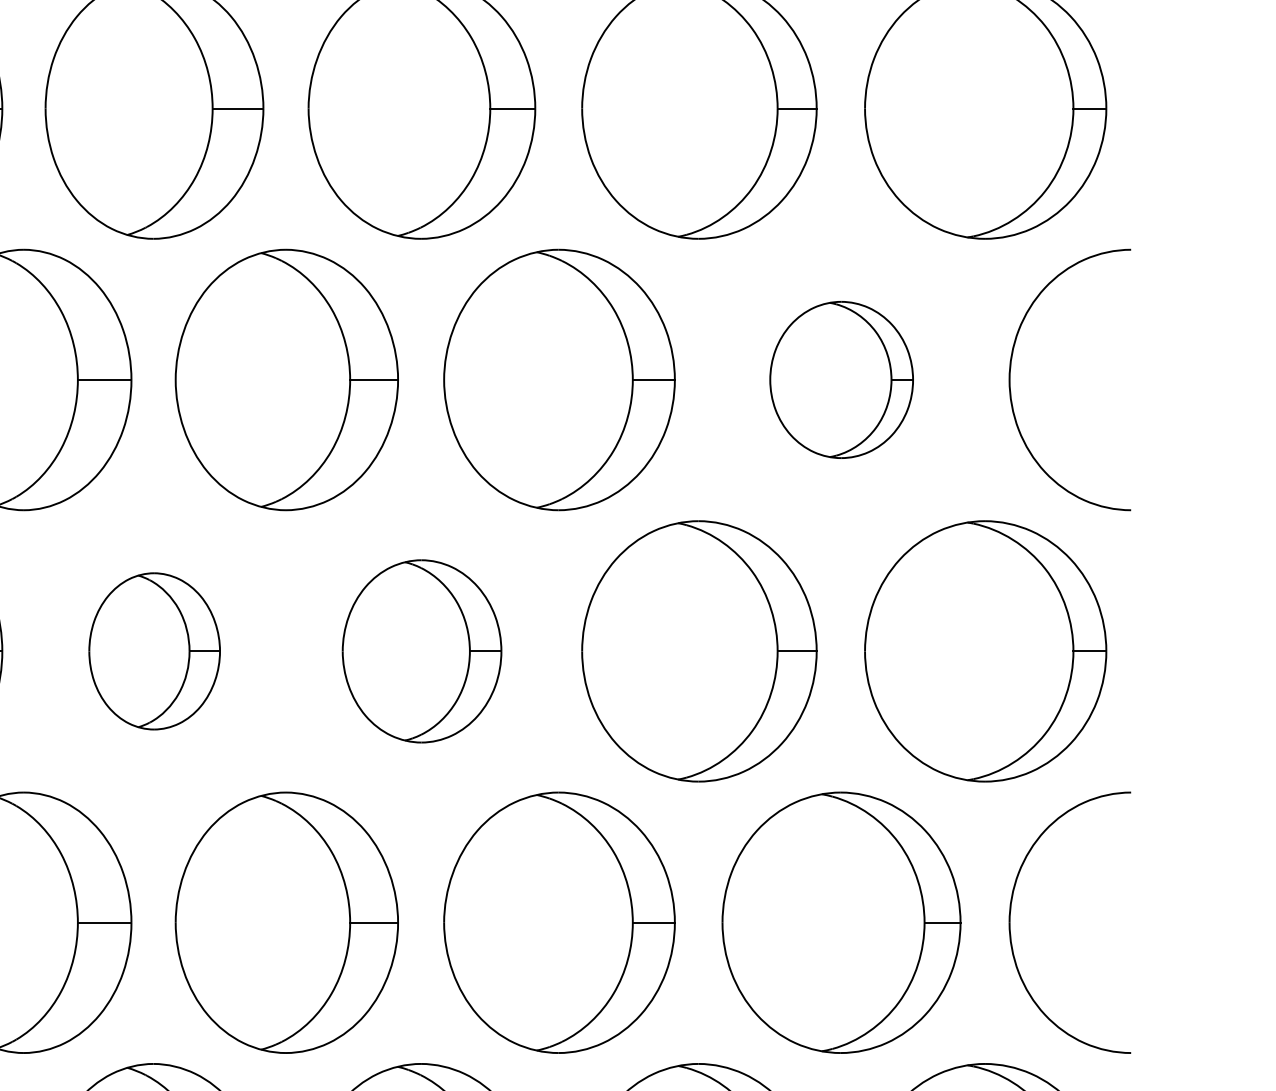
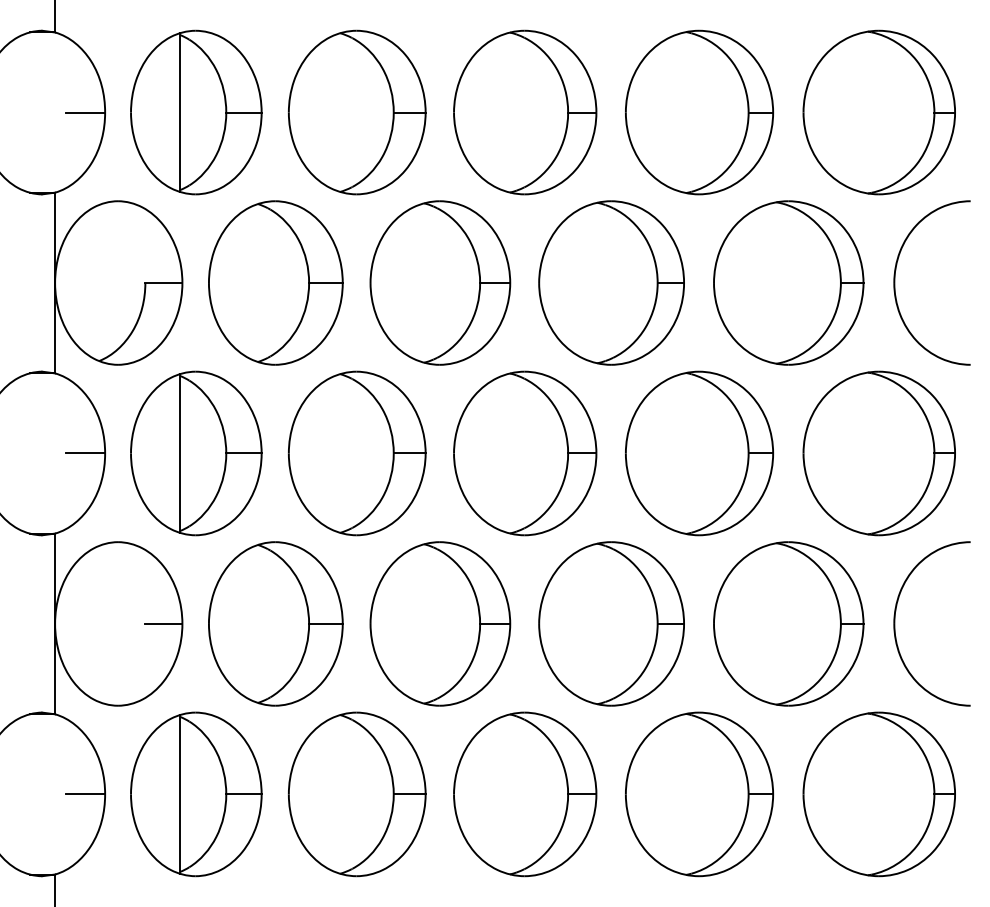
part: (841, 379) -> (788, 282), size x1.67
part: (154, 651) -> (357, 453), size x1.67
part: (422, 651) -> (525, 453), size x1.43

